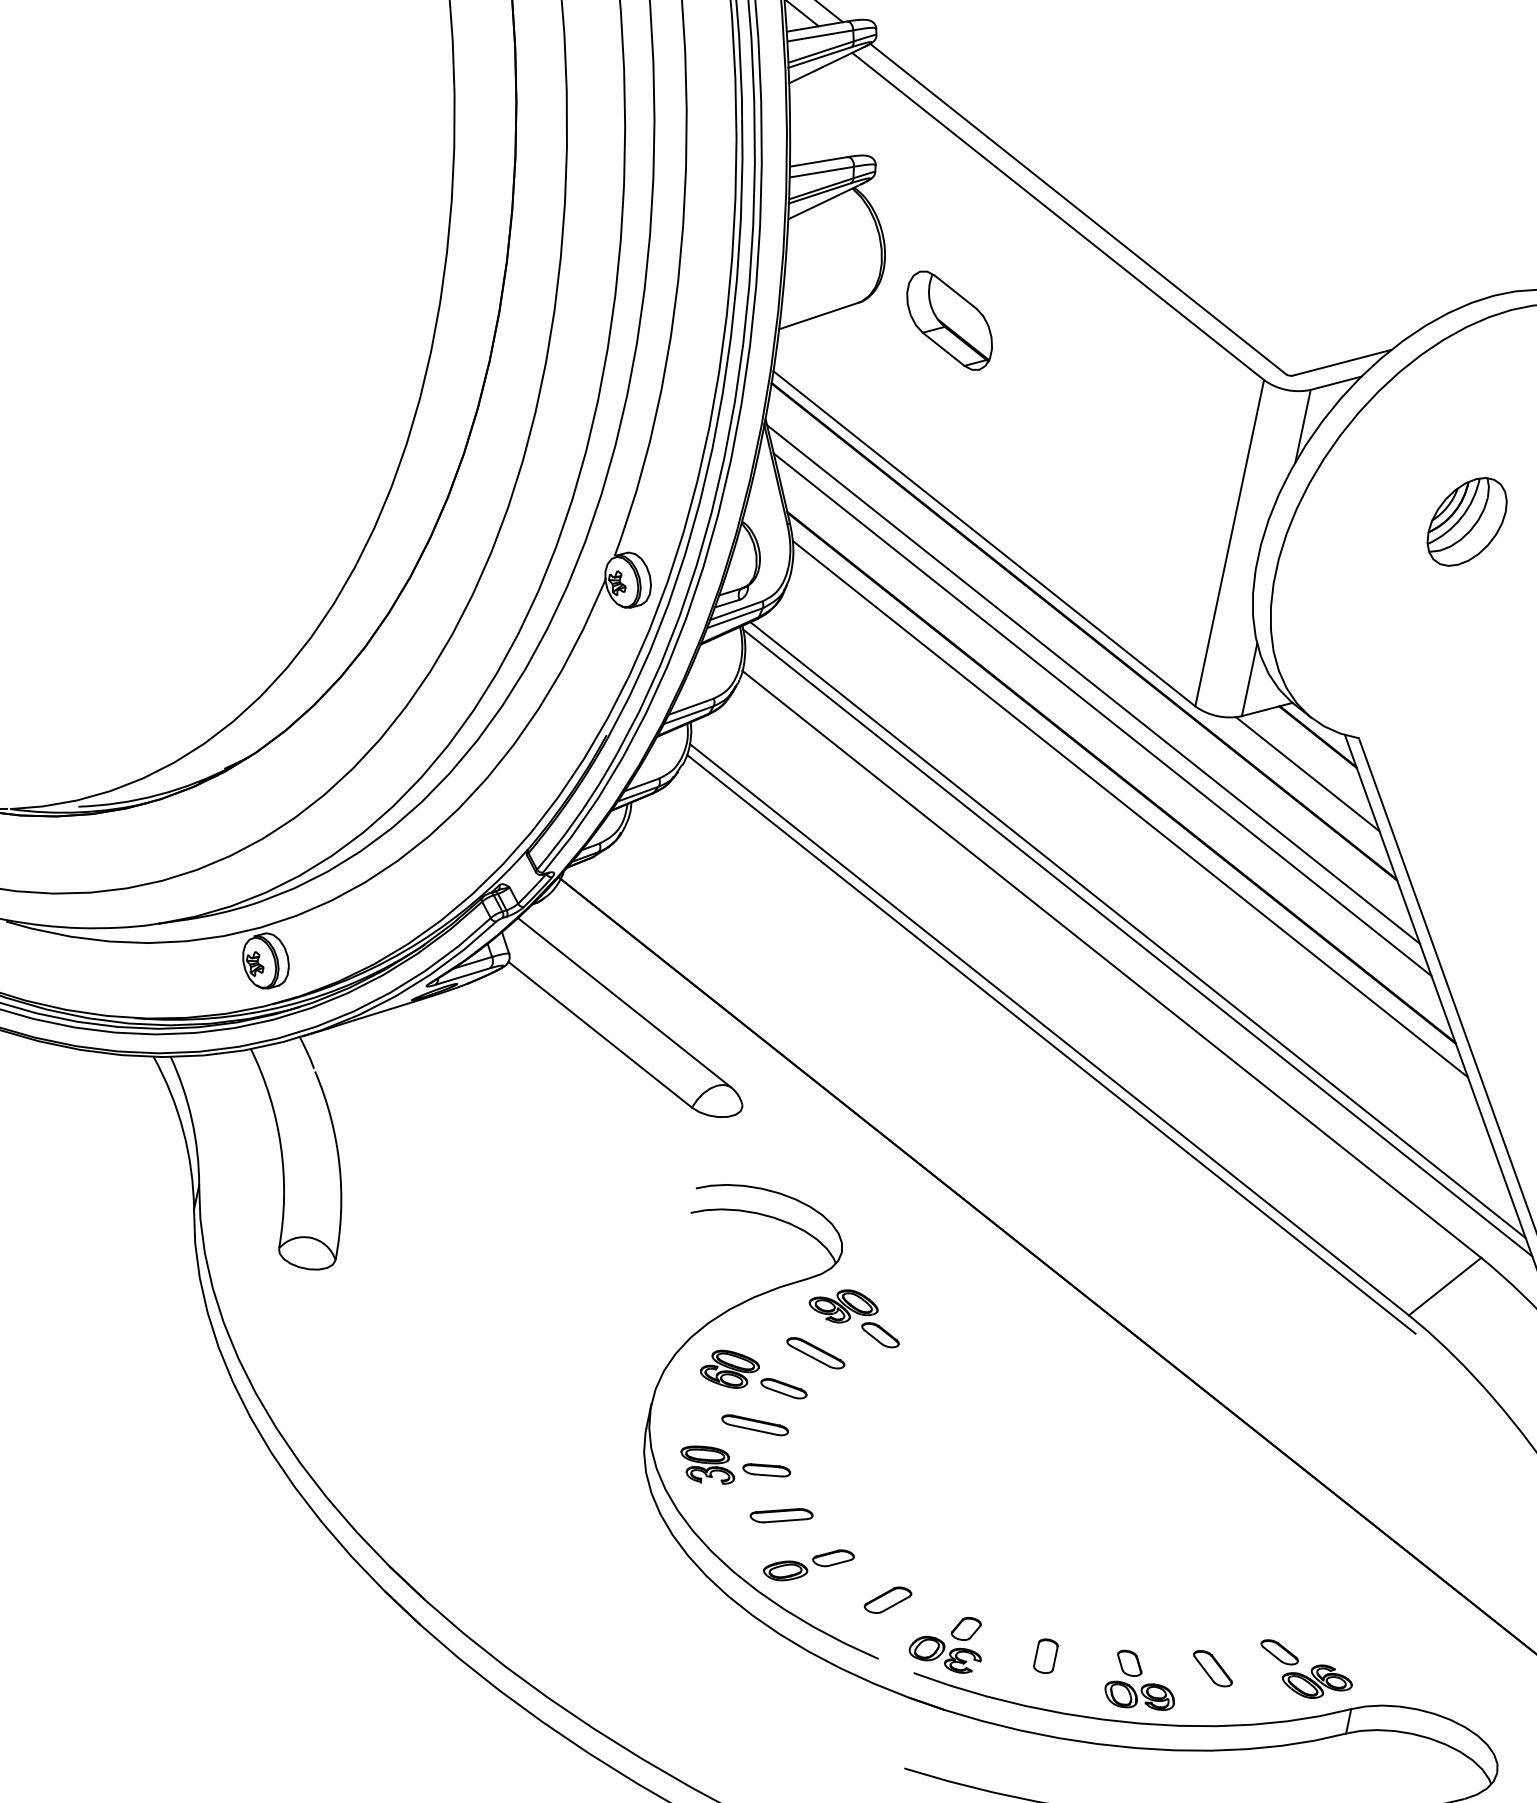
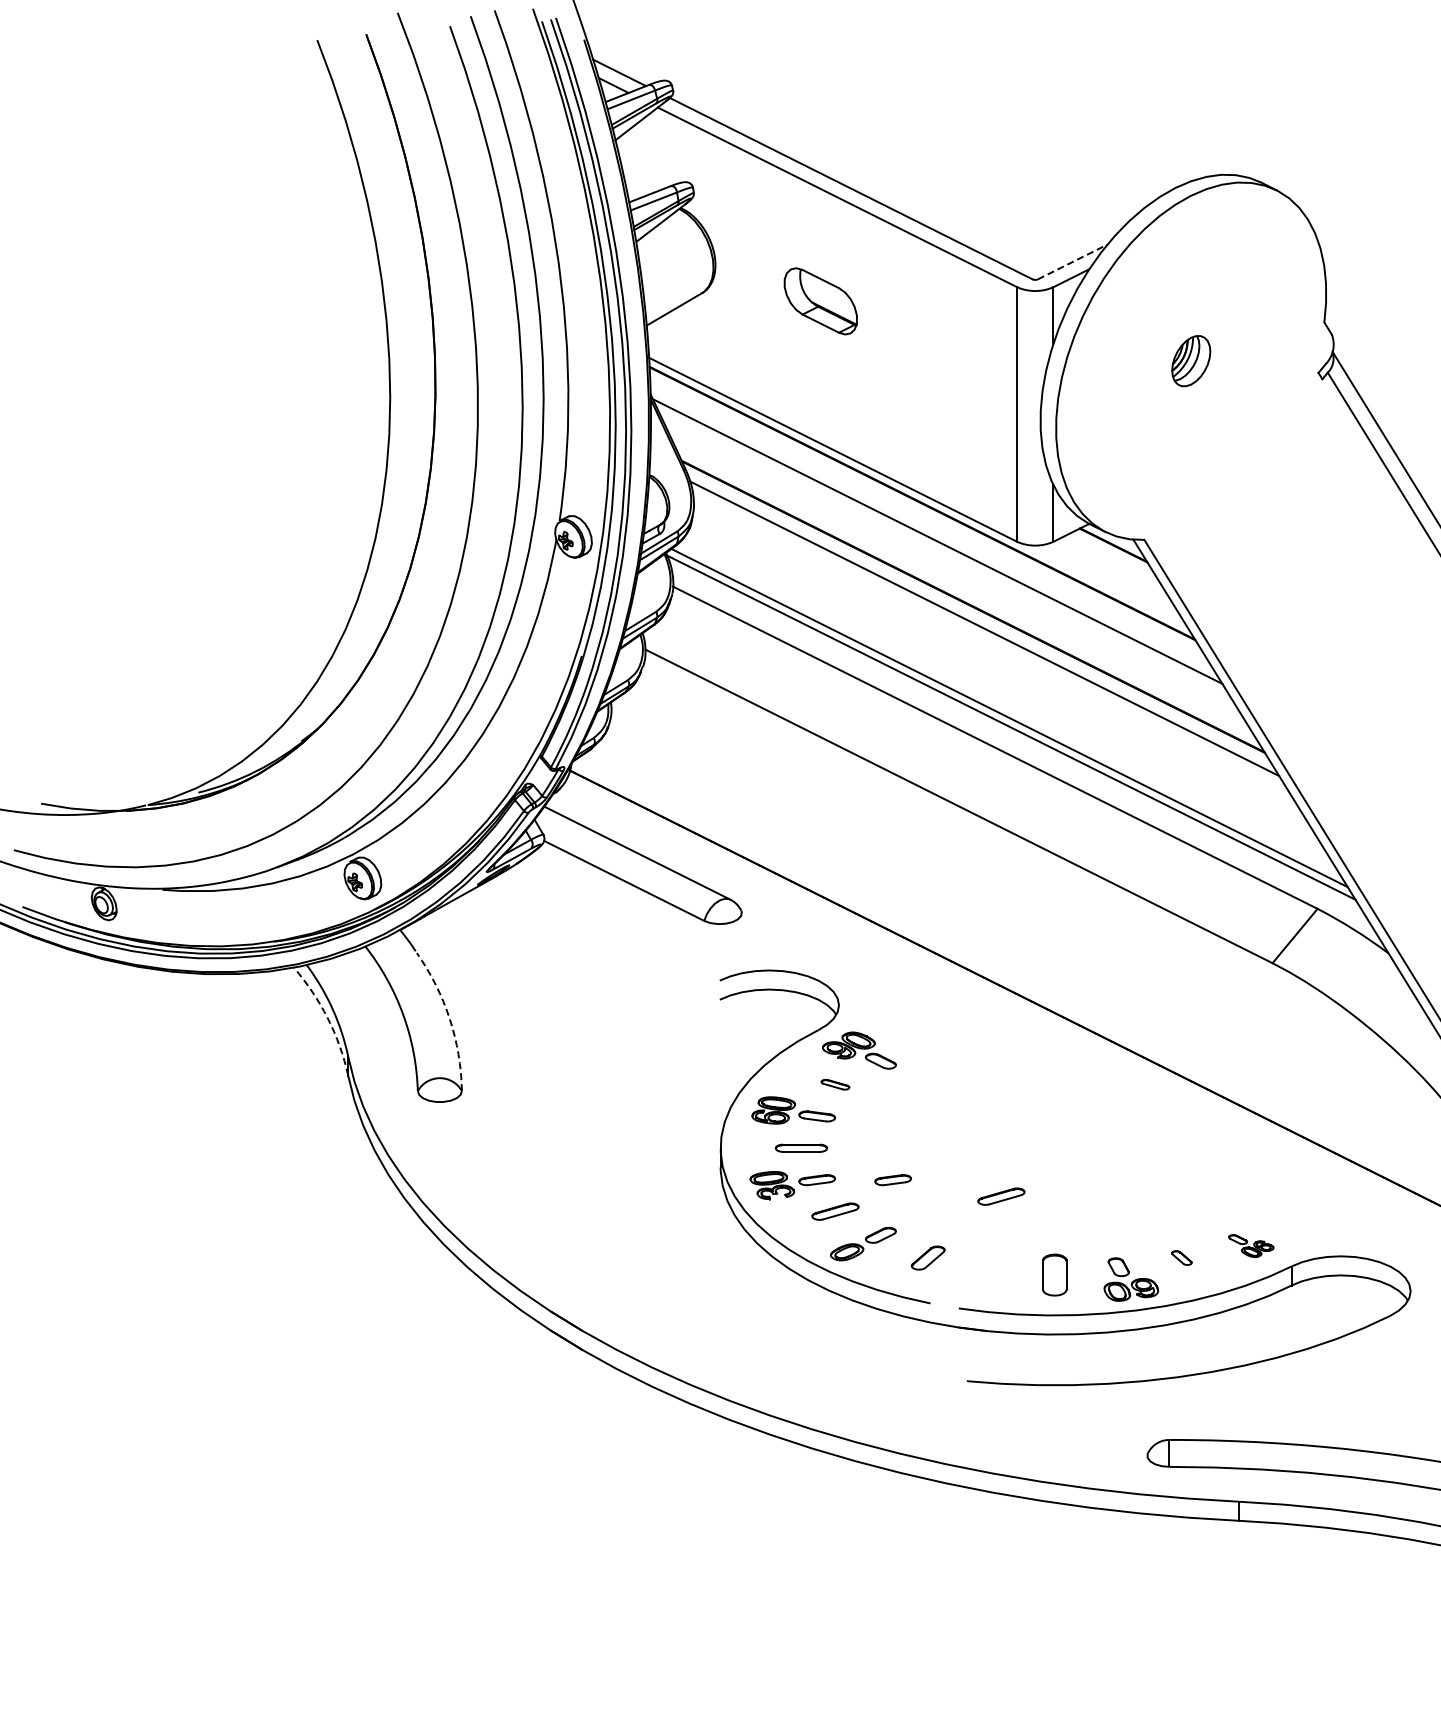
part: (949, 320) -> (820, 301), moved
line: (1341, 363) -> (1072, 262), solid -> dashed
part: (1467, 521) -> (1191, 360), size x0.7
line: (1103, 714) -> (949, 562), removed
line: (1307, 773) -> (1111, 574), removed
line: (1051, 1043) -> (962, 816), removed
arc: (182, 1130) -> (327, 1018), solid -> dashed
arc: (339, 1163) -> (449, 1018), solid -> dashed
part: (816, 1352) -> (835, 1084), size x0.6
part: (863, 1491) -> (892, 1180), added
part: (998, 1541) -> (1001, 1196), added
part: (947, 1641) -> (979, 1279), removed
part: (1046, 1655) -> (1055, 1274), size x1.6
part: (1212, 1667) -> (1181, 1257), size x0.6
part: (1305, 1671) -> (1251, 1245), size x0.6

